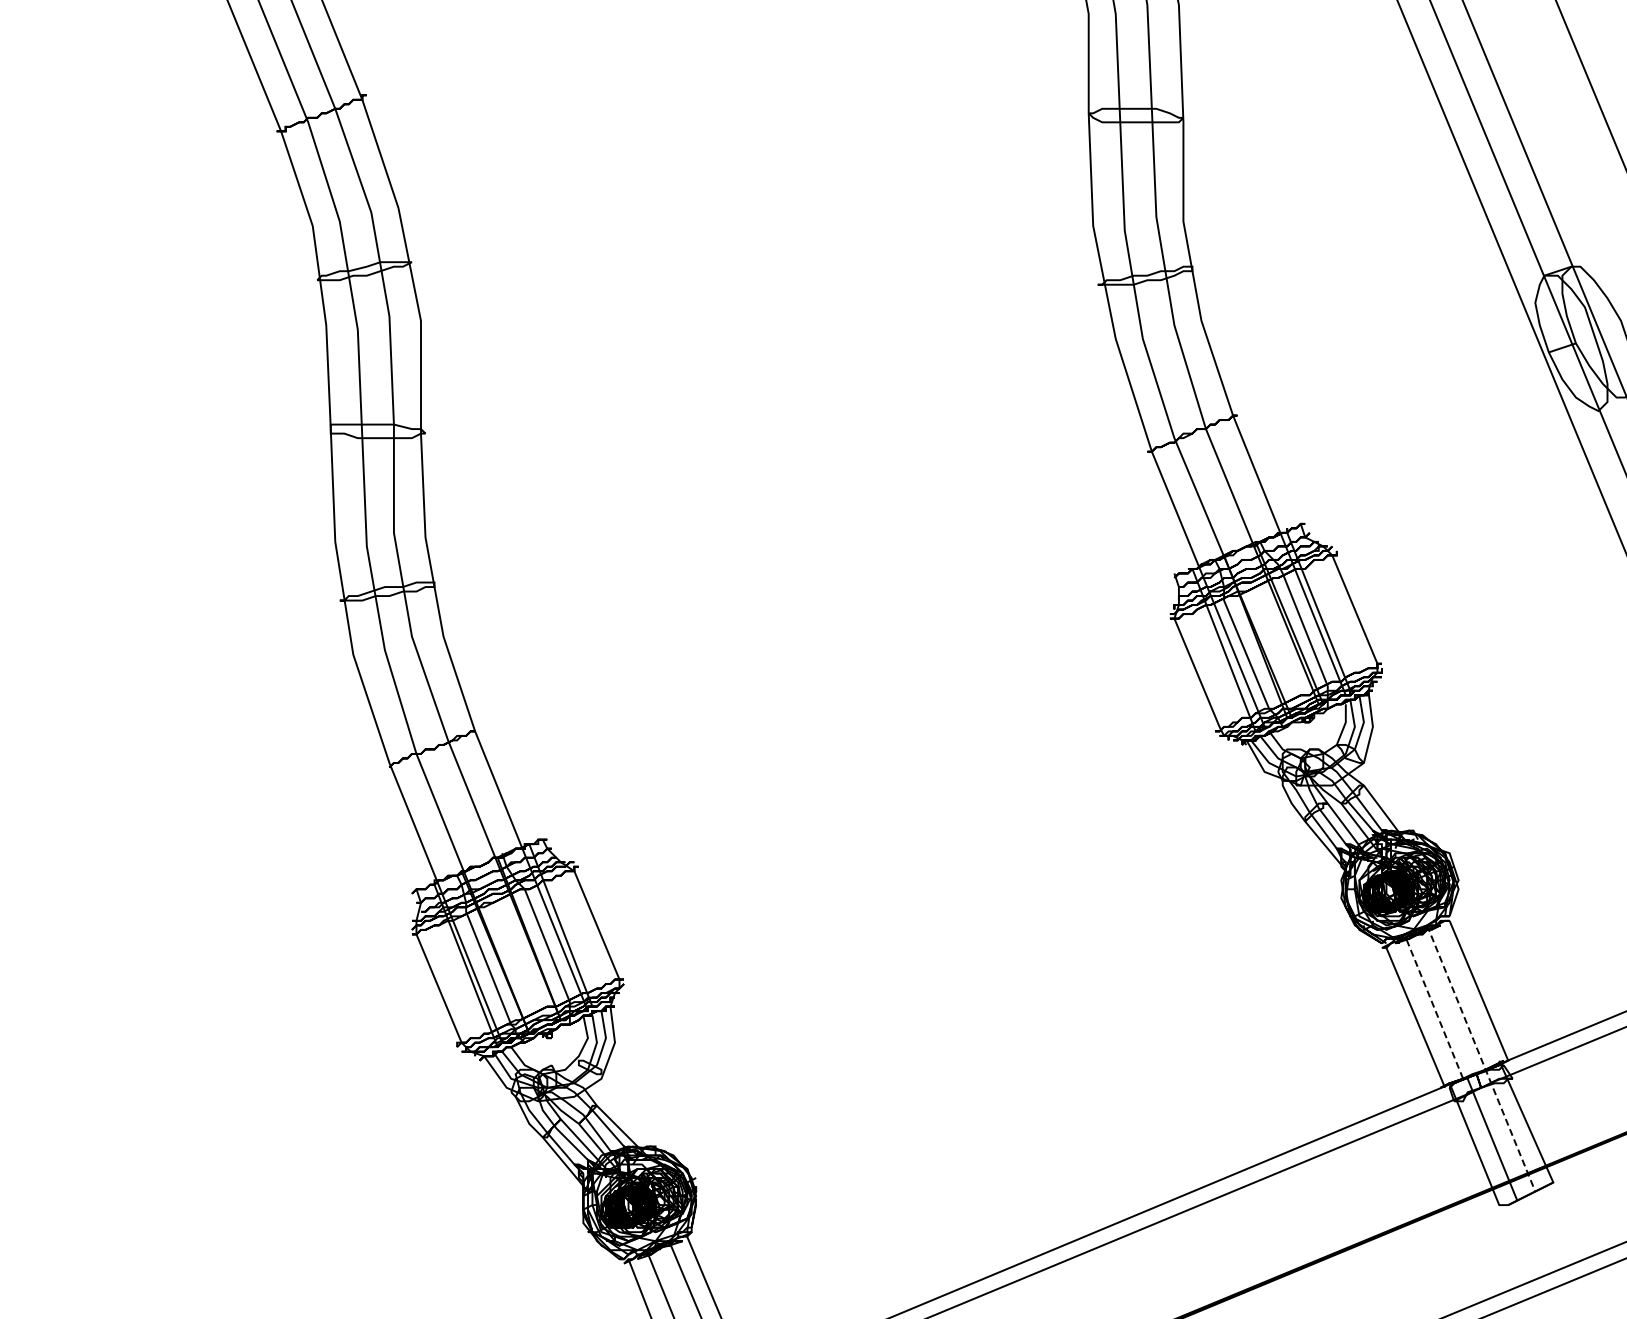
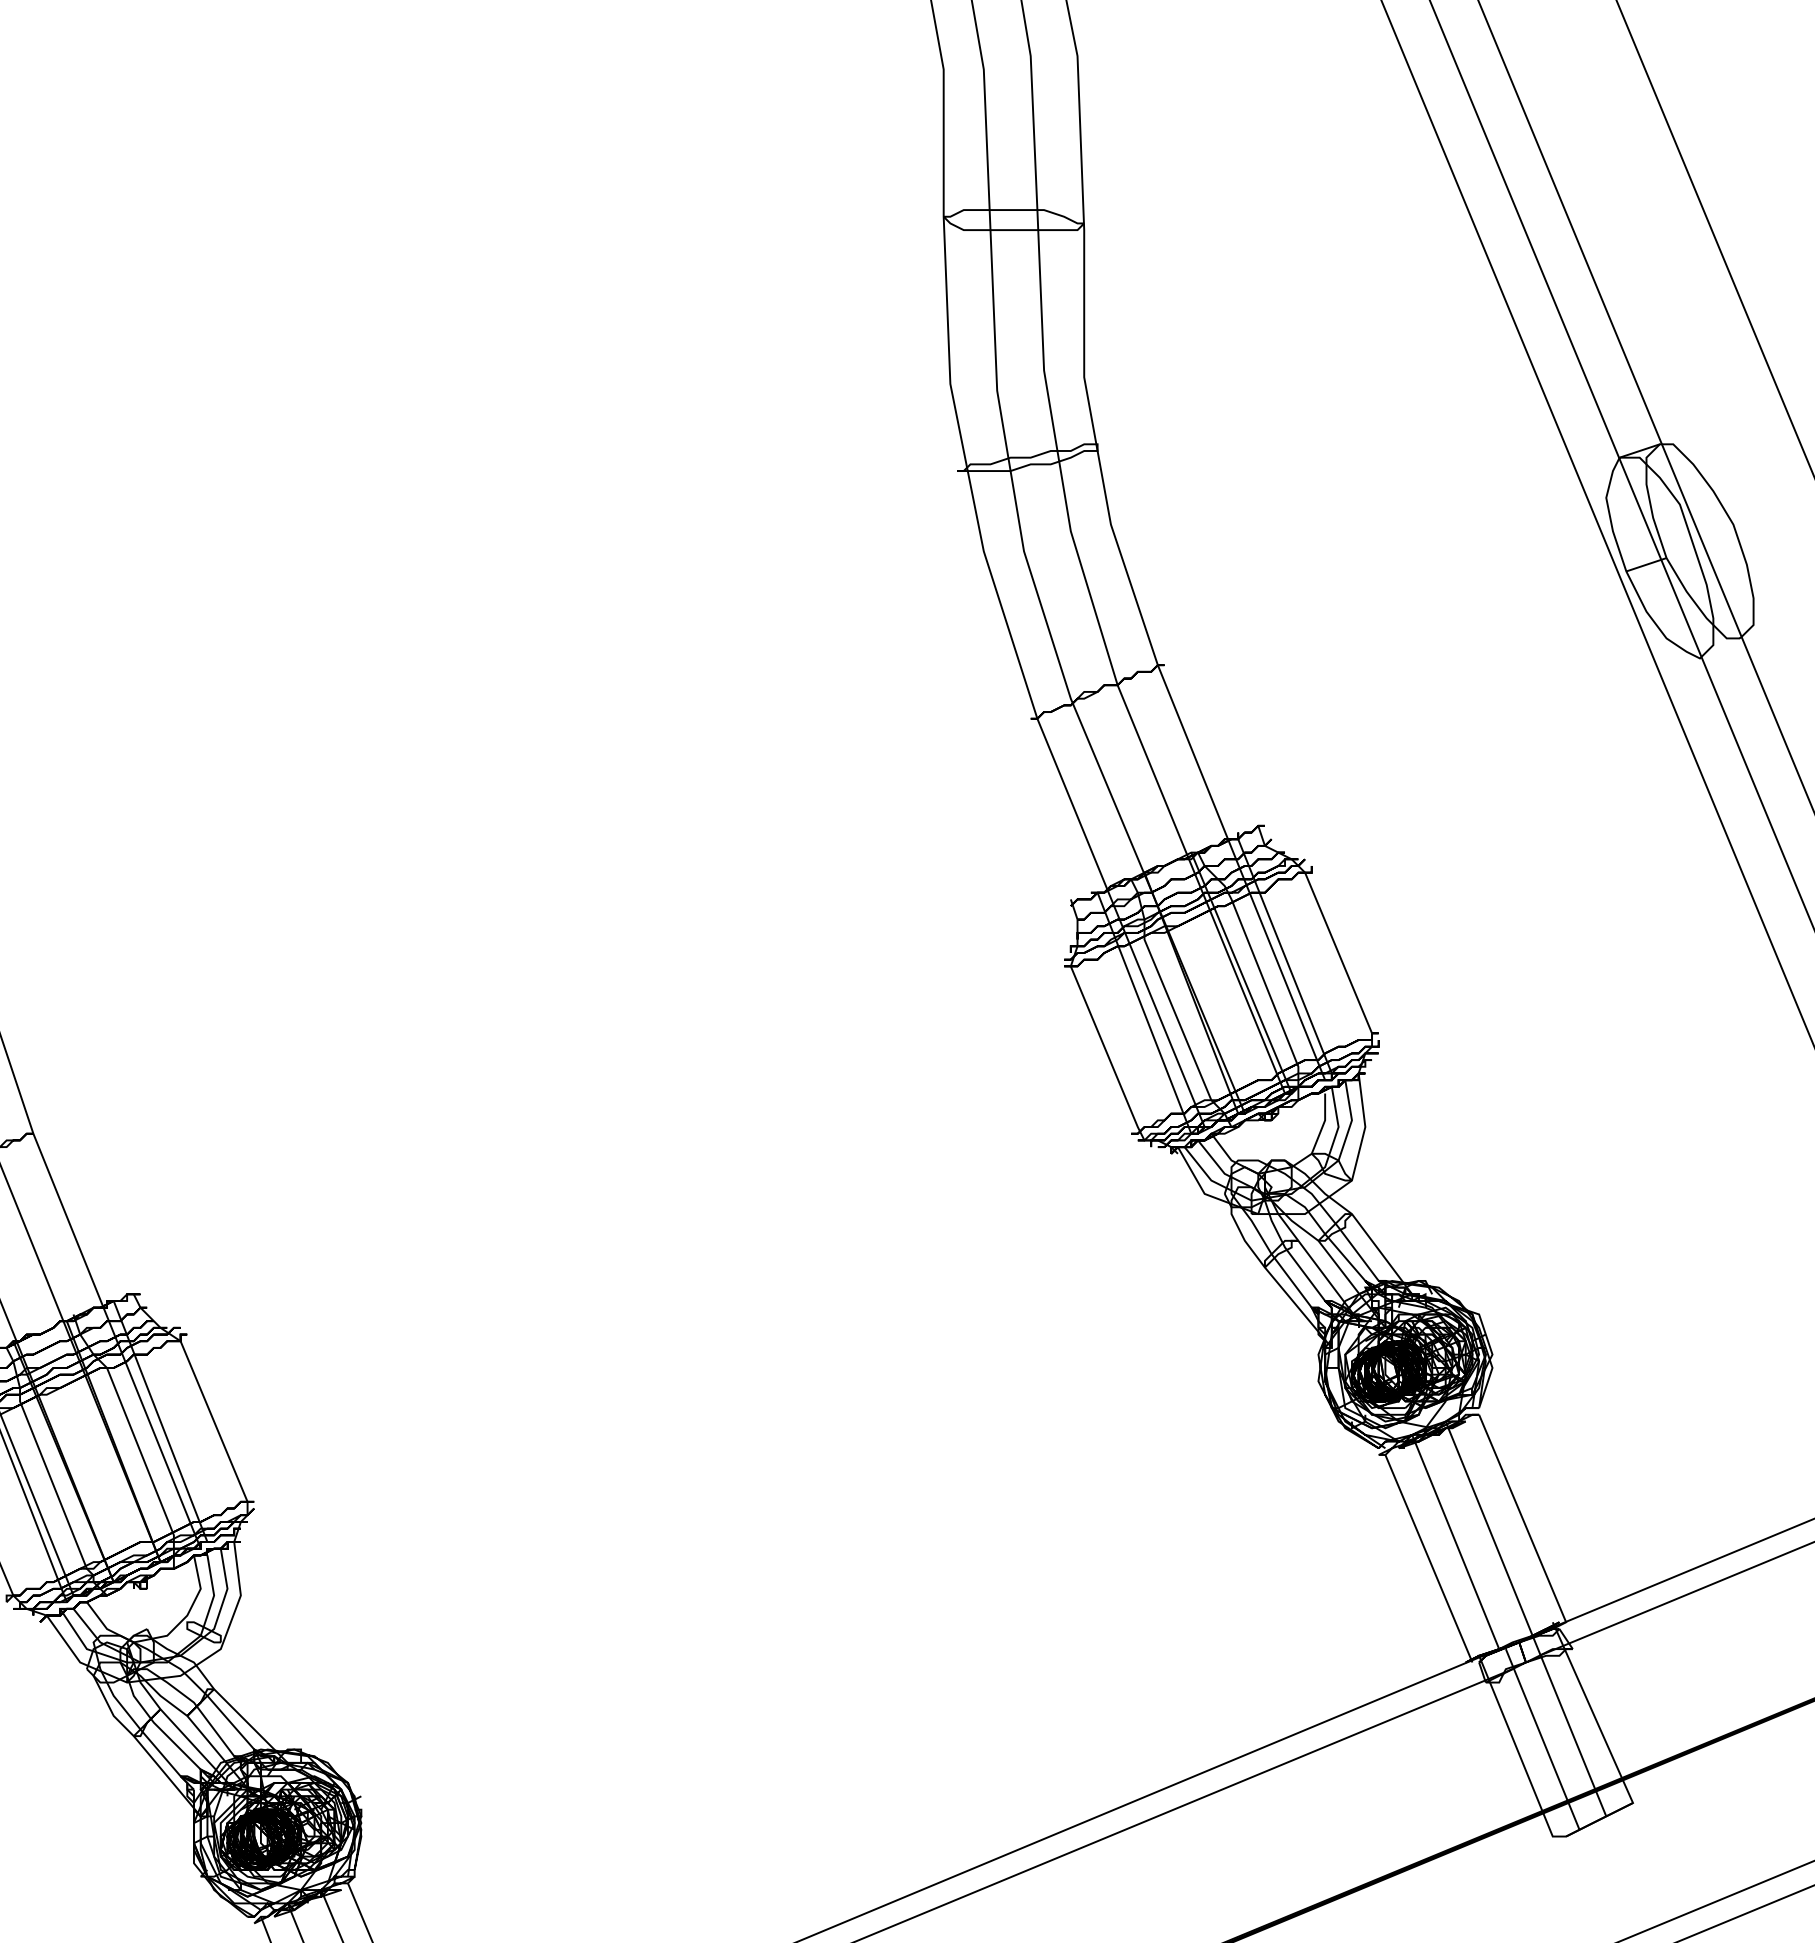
line: (1433, 1006) -> (1455, 1541), dashed -> solid
line: (1481, 1059) -> (1526, 1620), dashed -> solid

